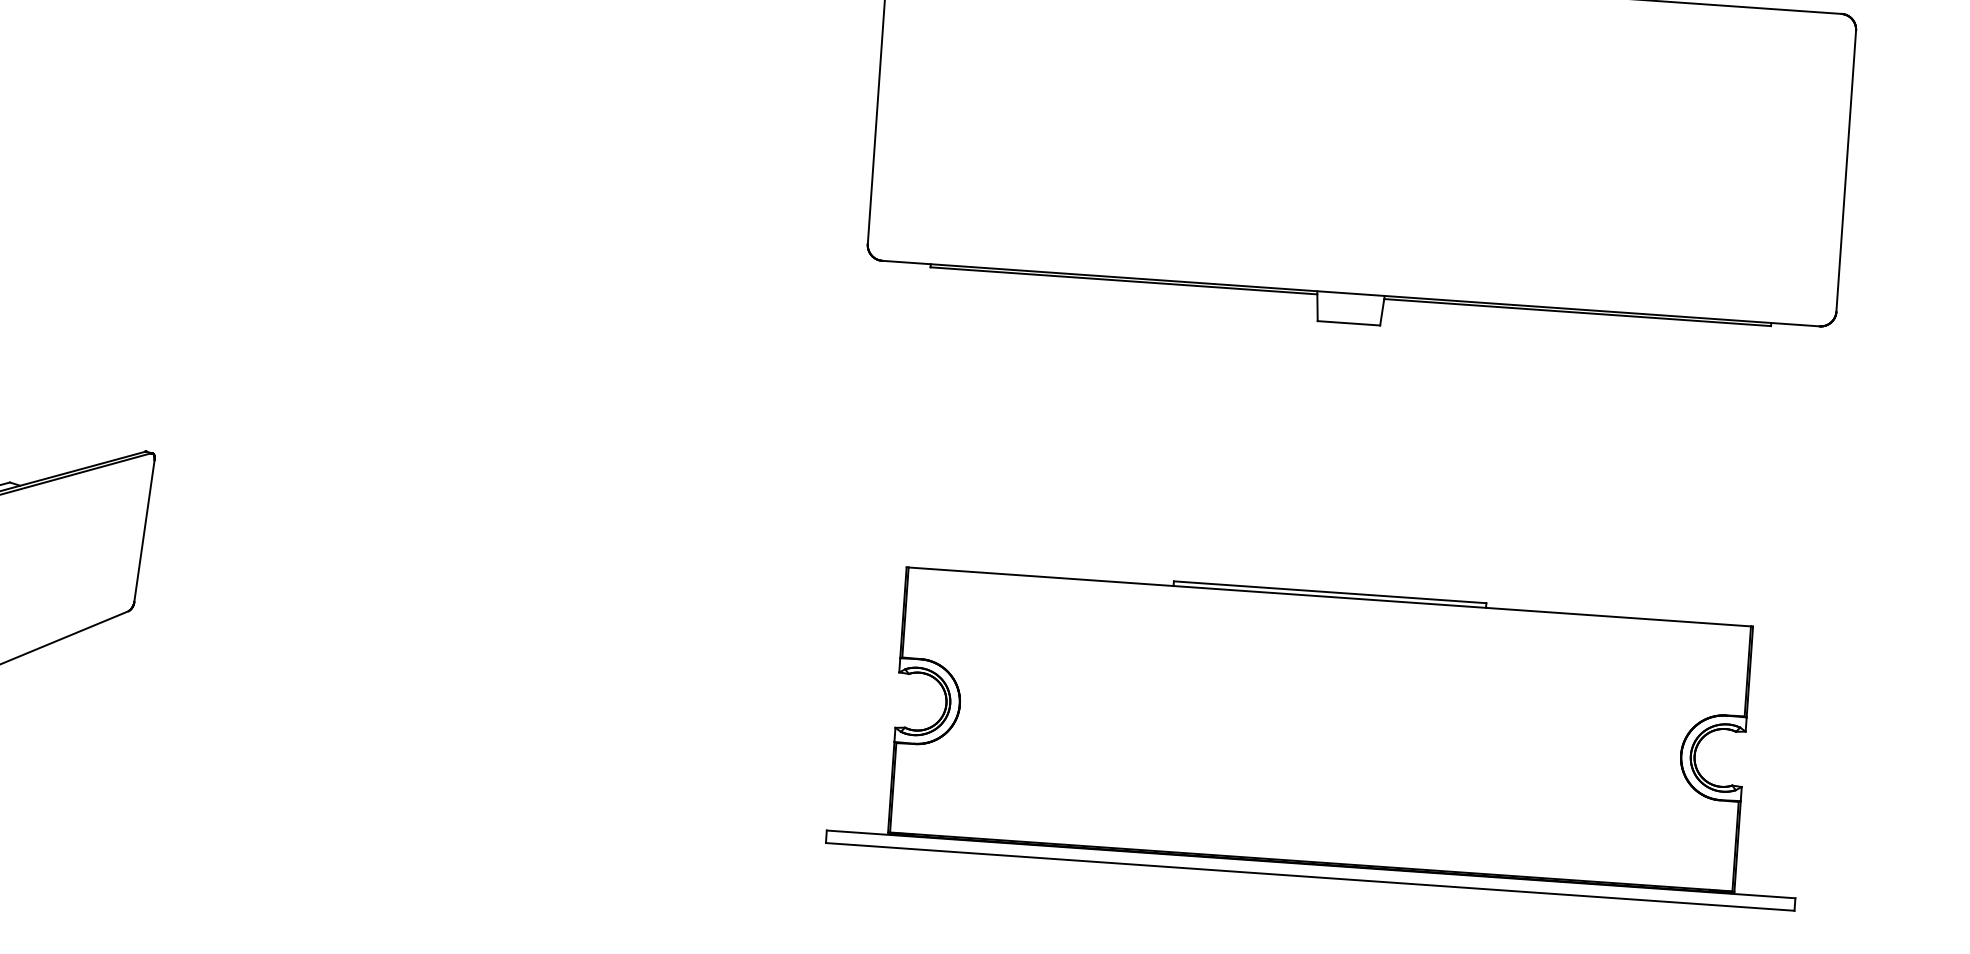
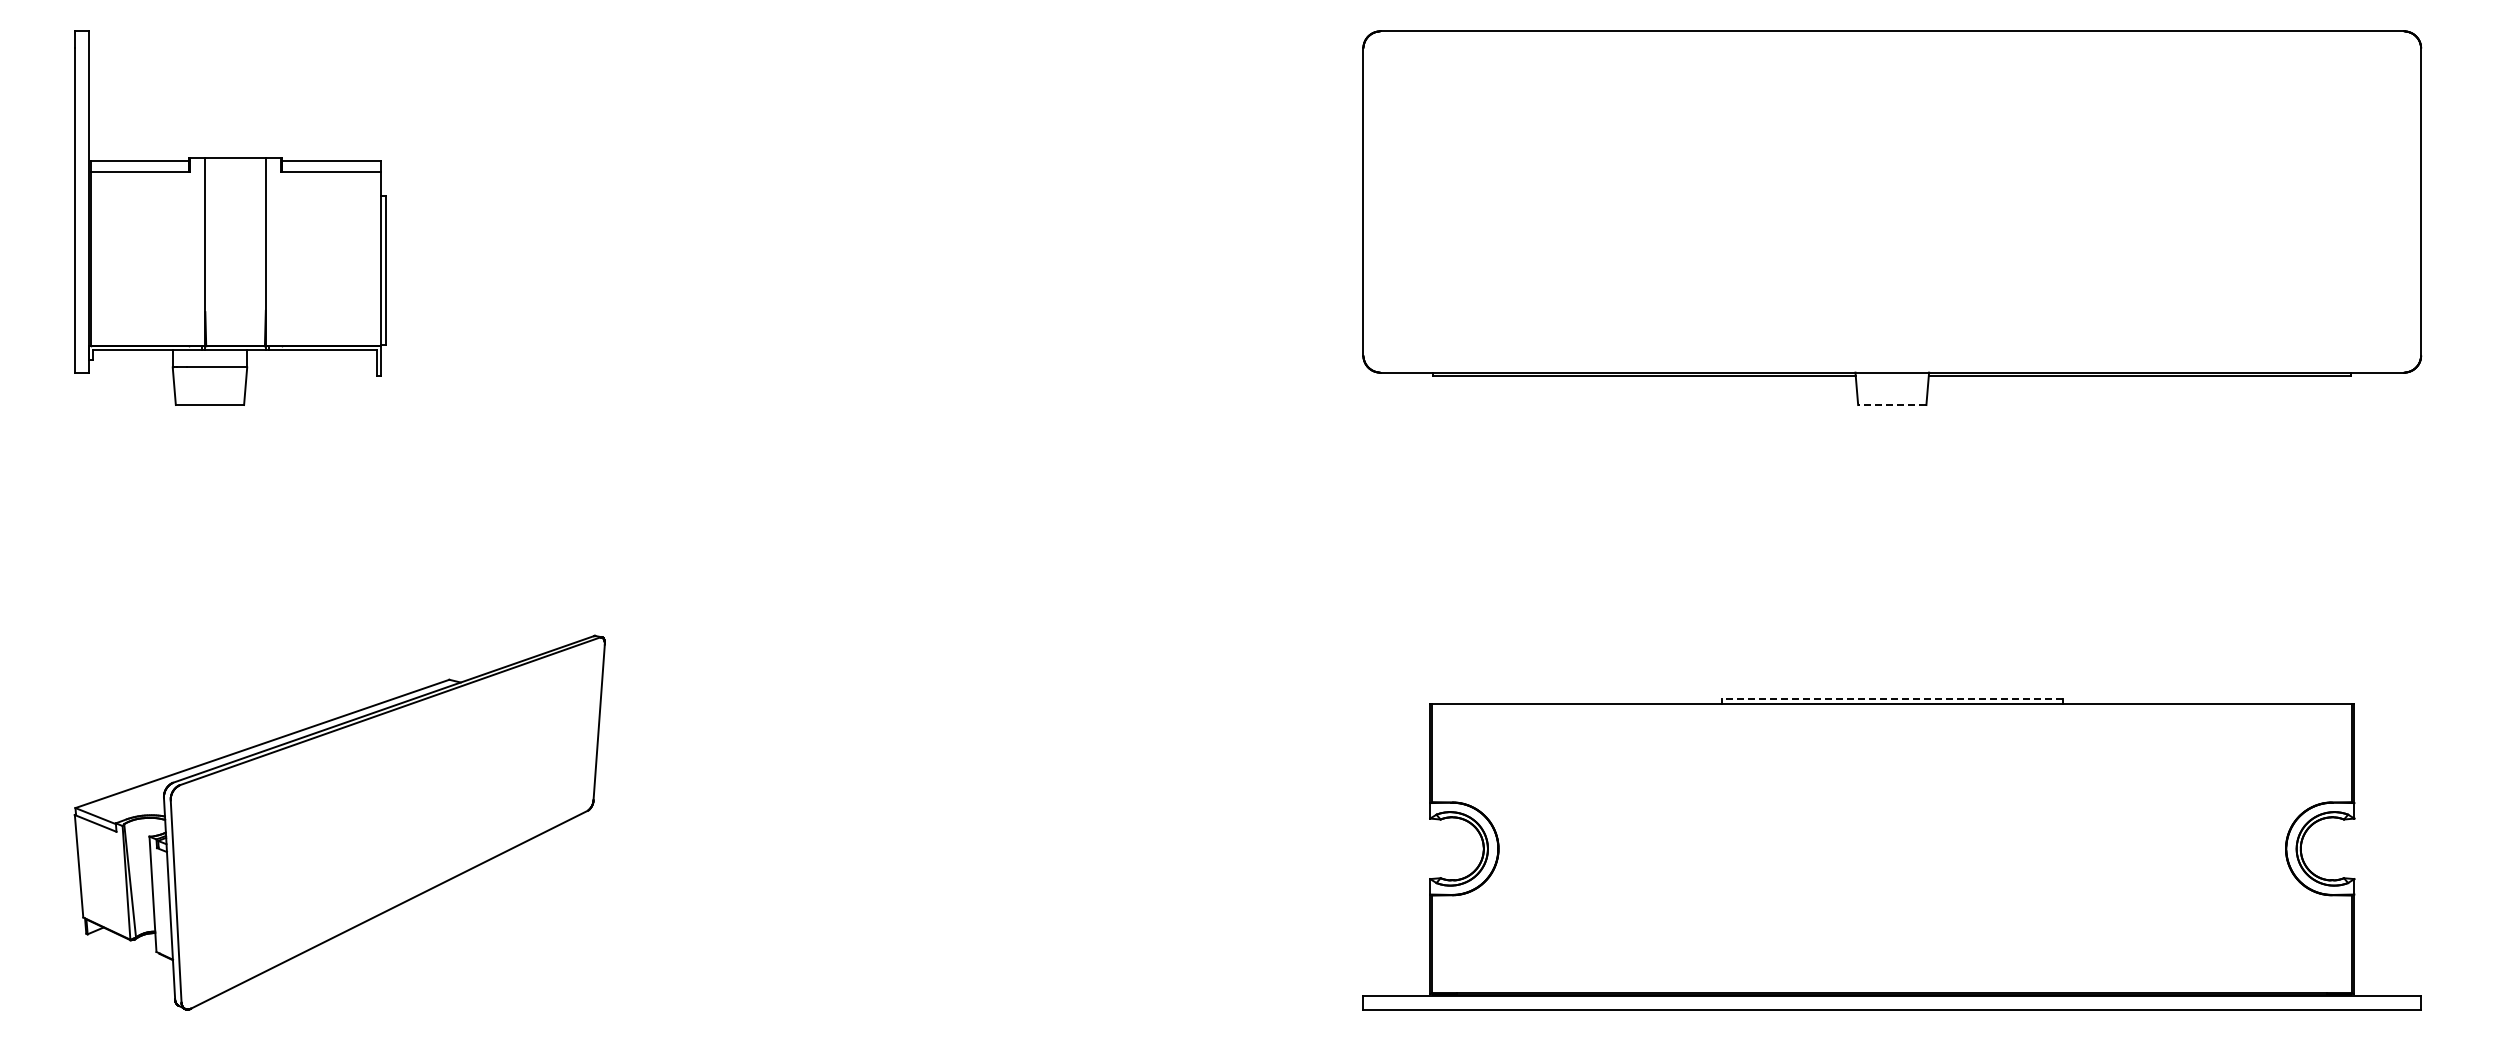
line: (1348, 323) -> (1891, 405), solid -> dashed
line: (1330, 592) -> (1892, 698), solid -> dashed

